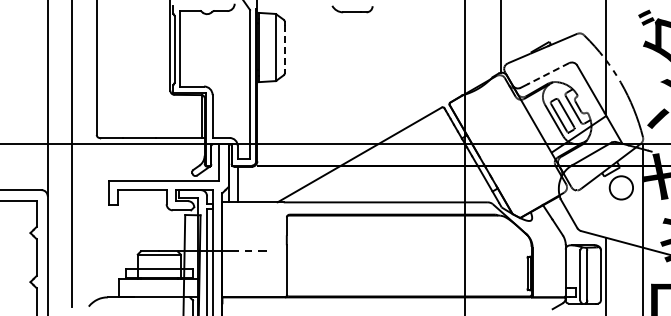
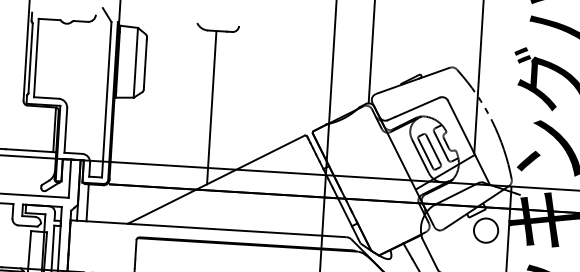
line: (284, 47) -> (144, 63), dashed -> solid
line: (547, 73) -> (416, 107), dashed -> solid
line: (351, 85) -> (212, 107), added

